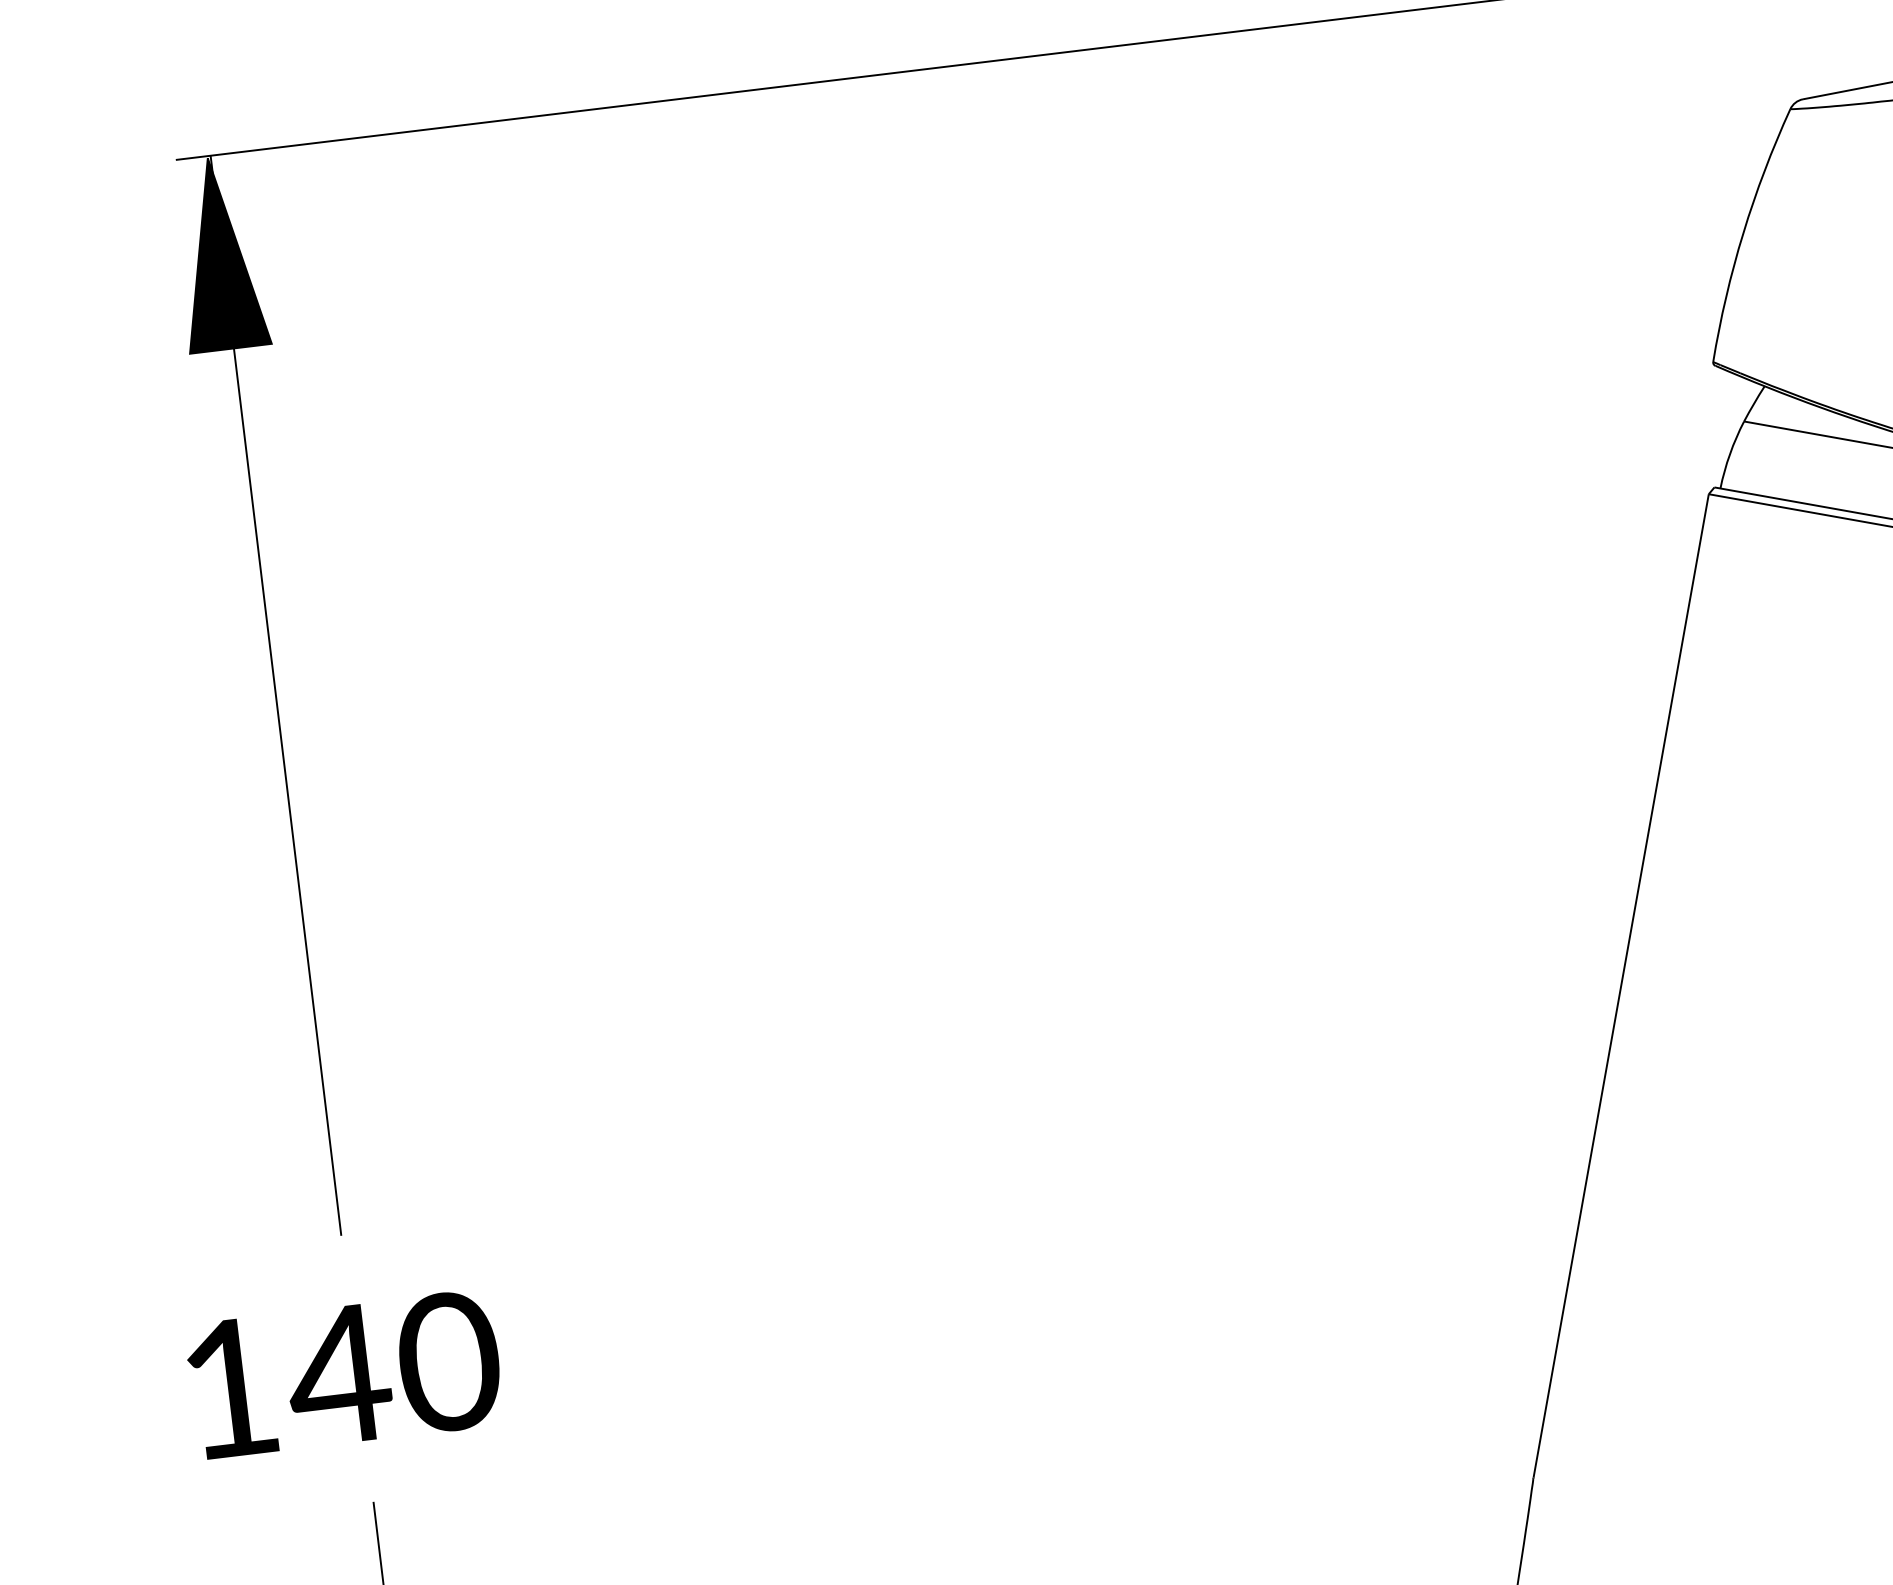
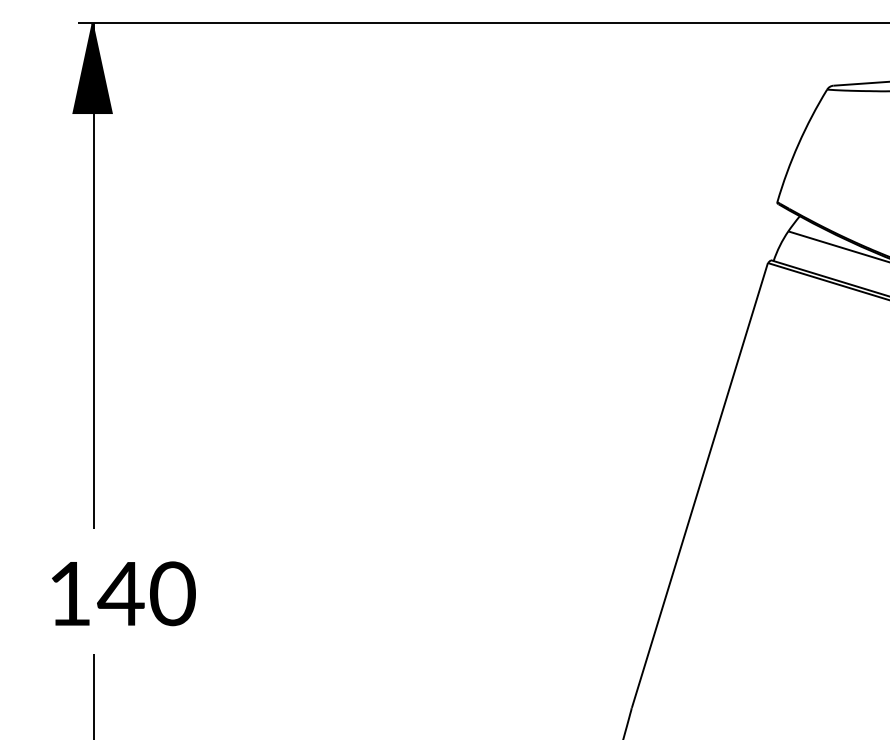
text: (343, 1373) -> (123, 593), moved

